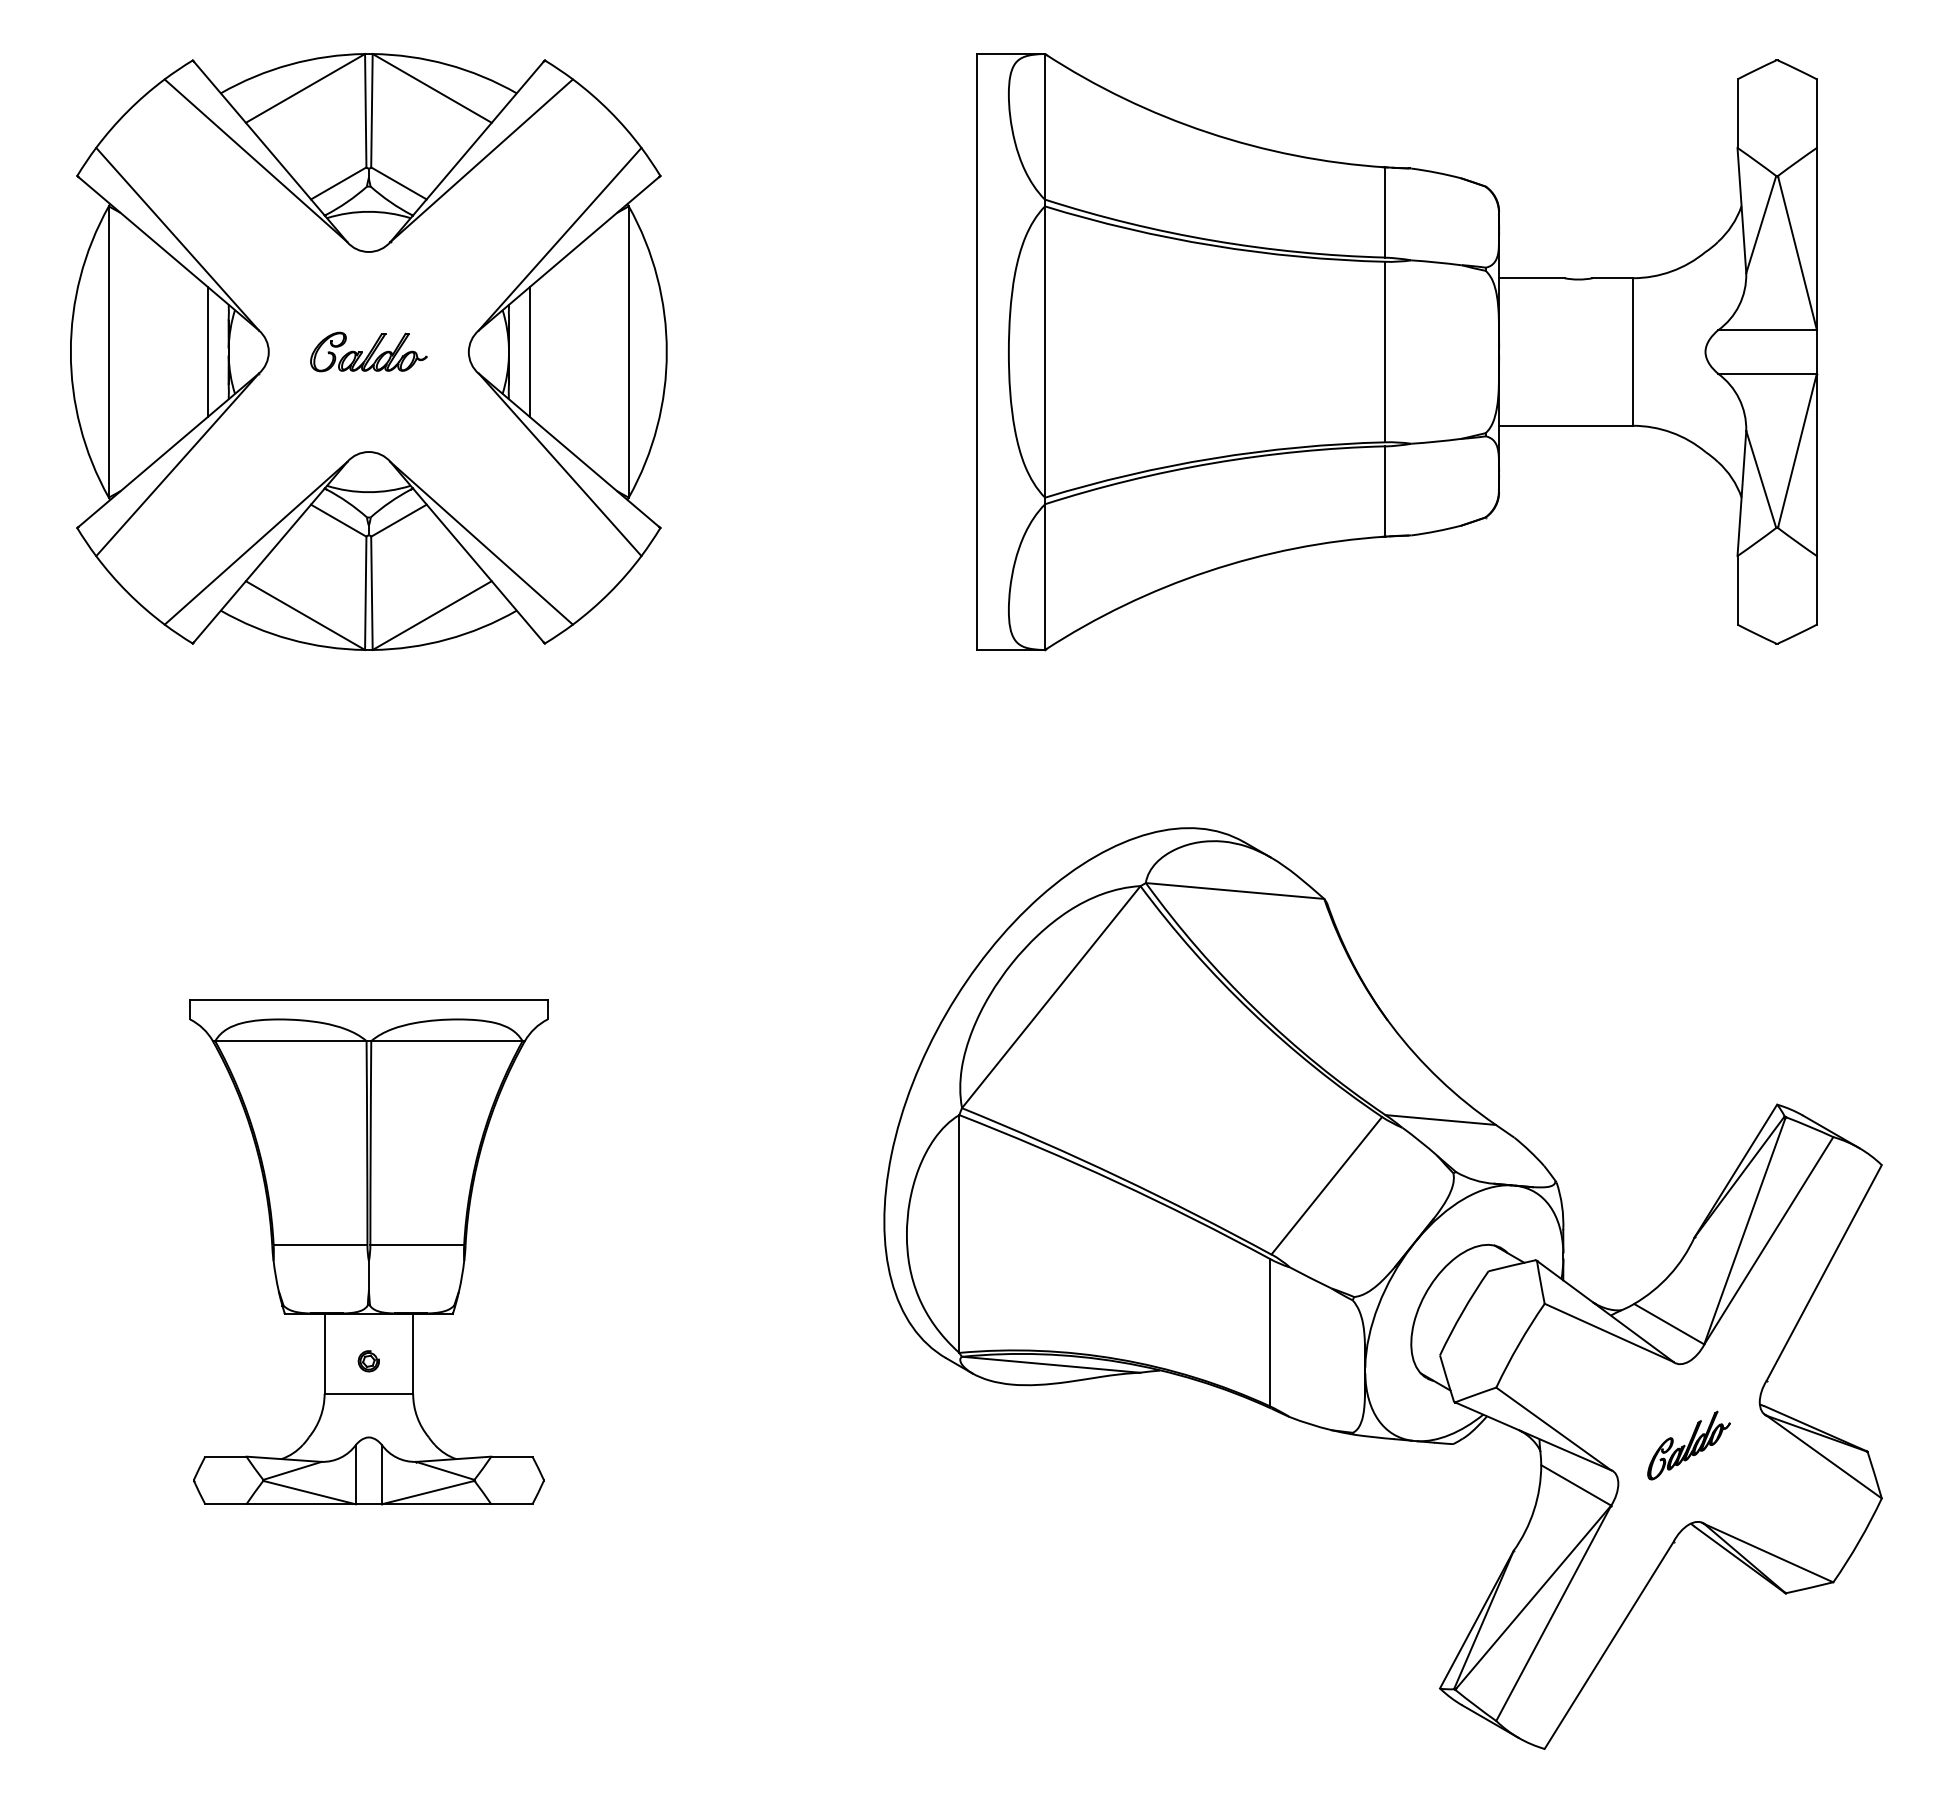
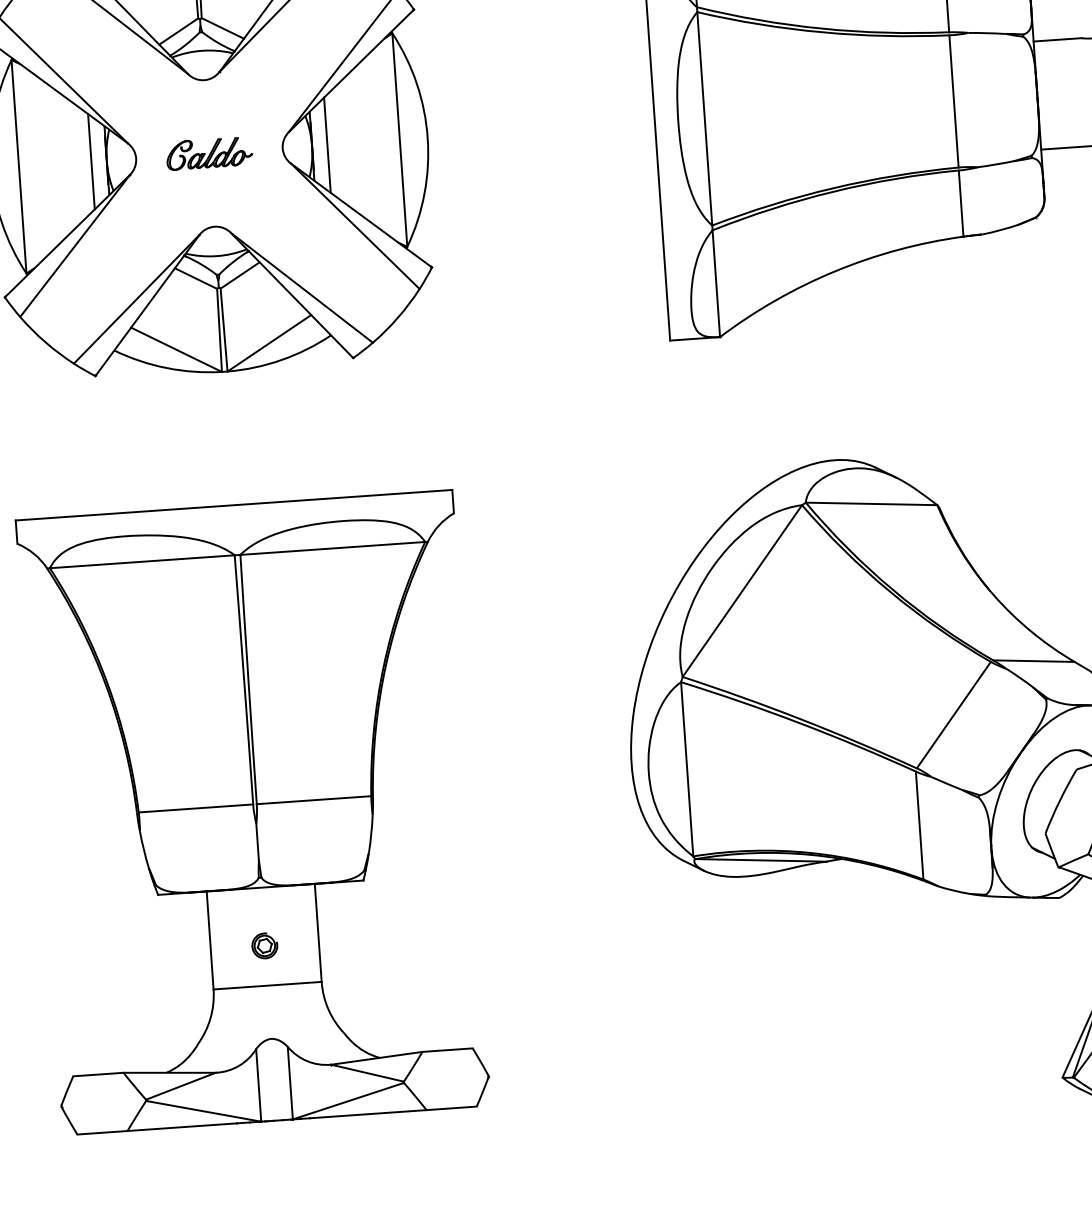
part: (368, 1252) -> (255, 813), size x1.67

